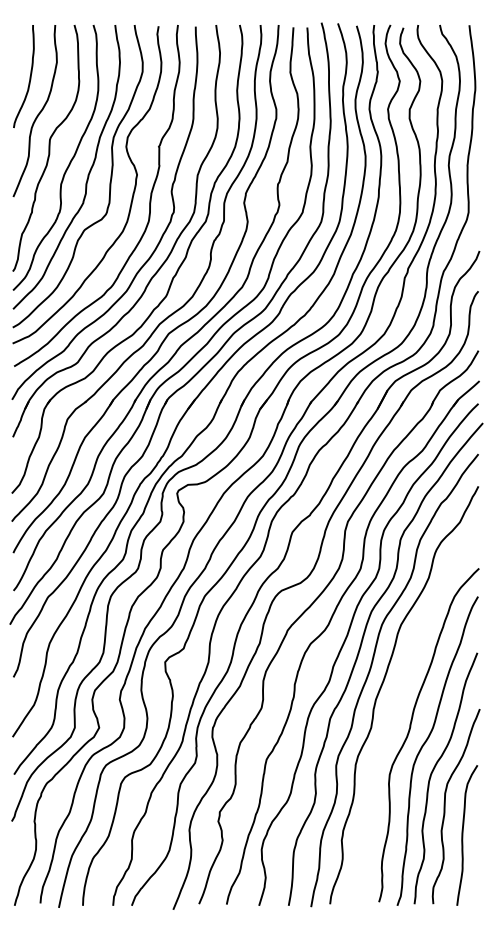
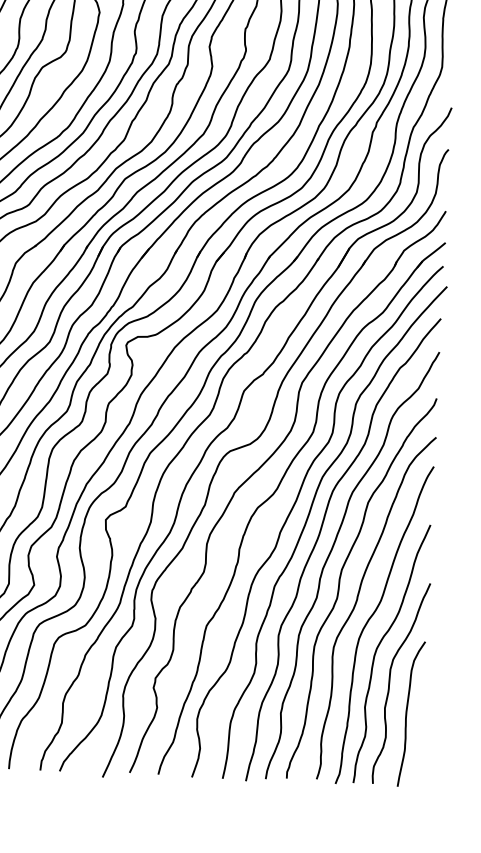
curve: (393, 714) -> (340, 585), added

